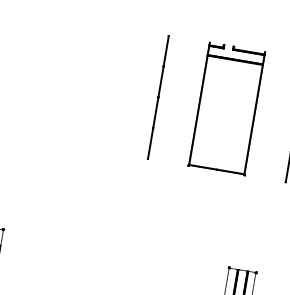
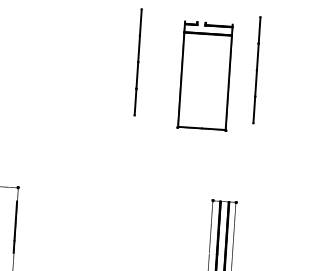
part: (226, 108) -> (204, 75), moved

